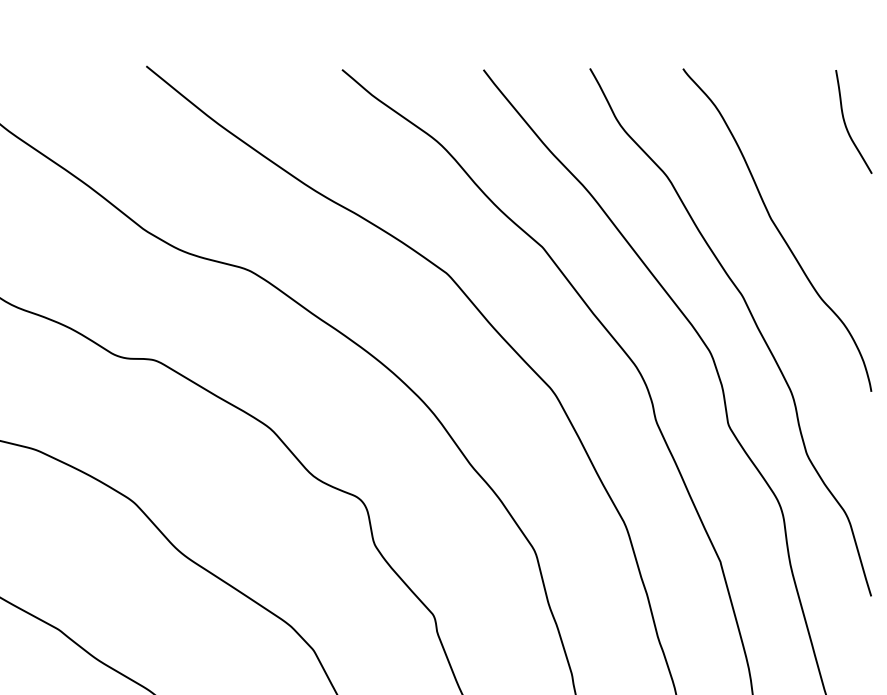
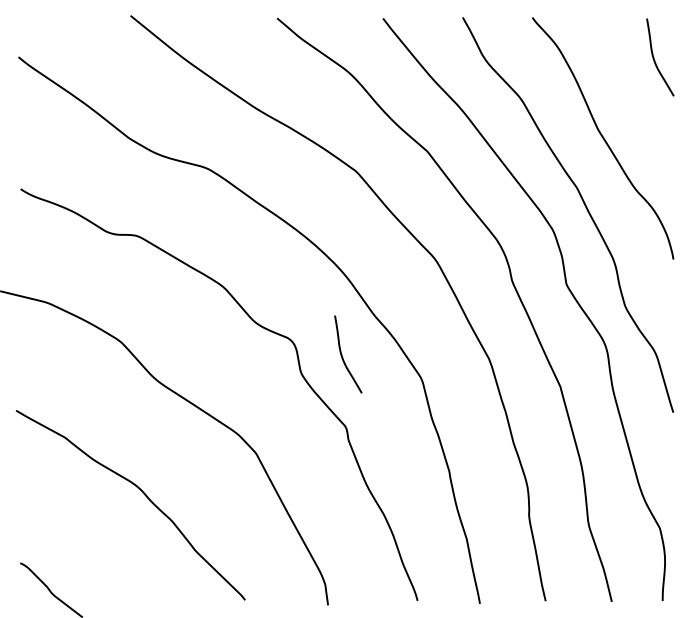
curve: (430, 522) -> (343, 357), added

